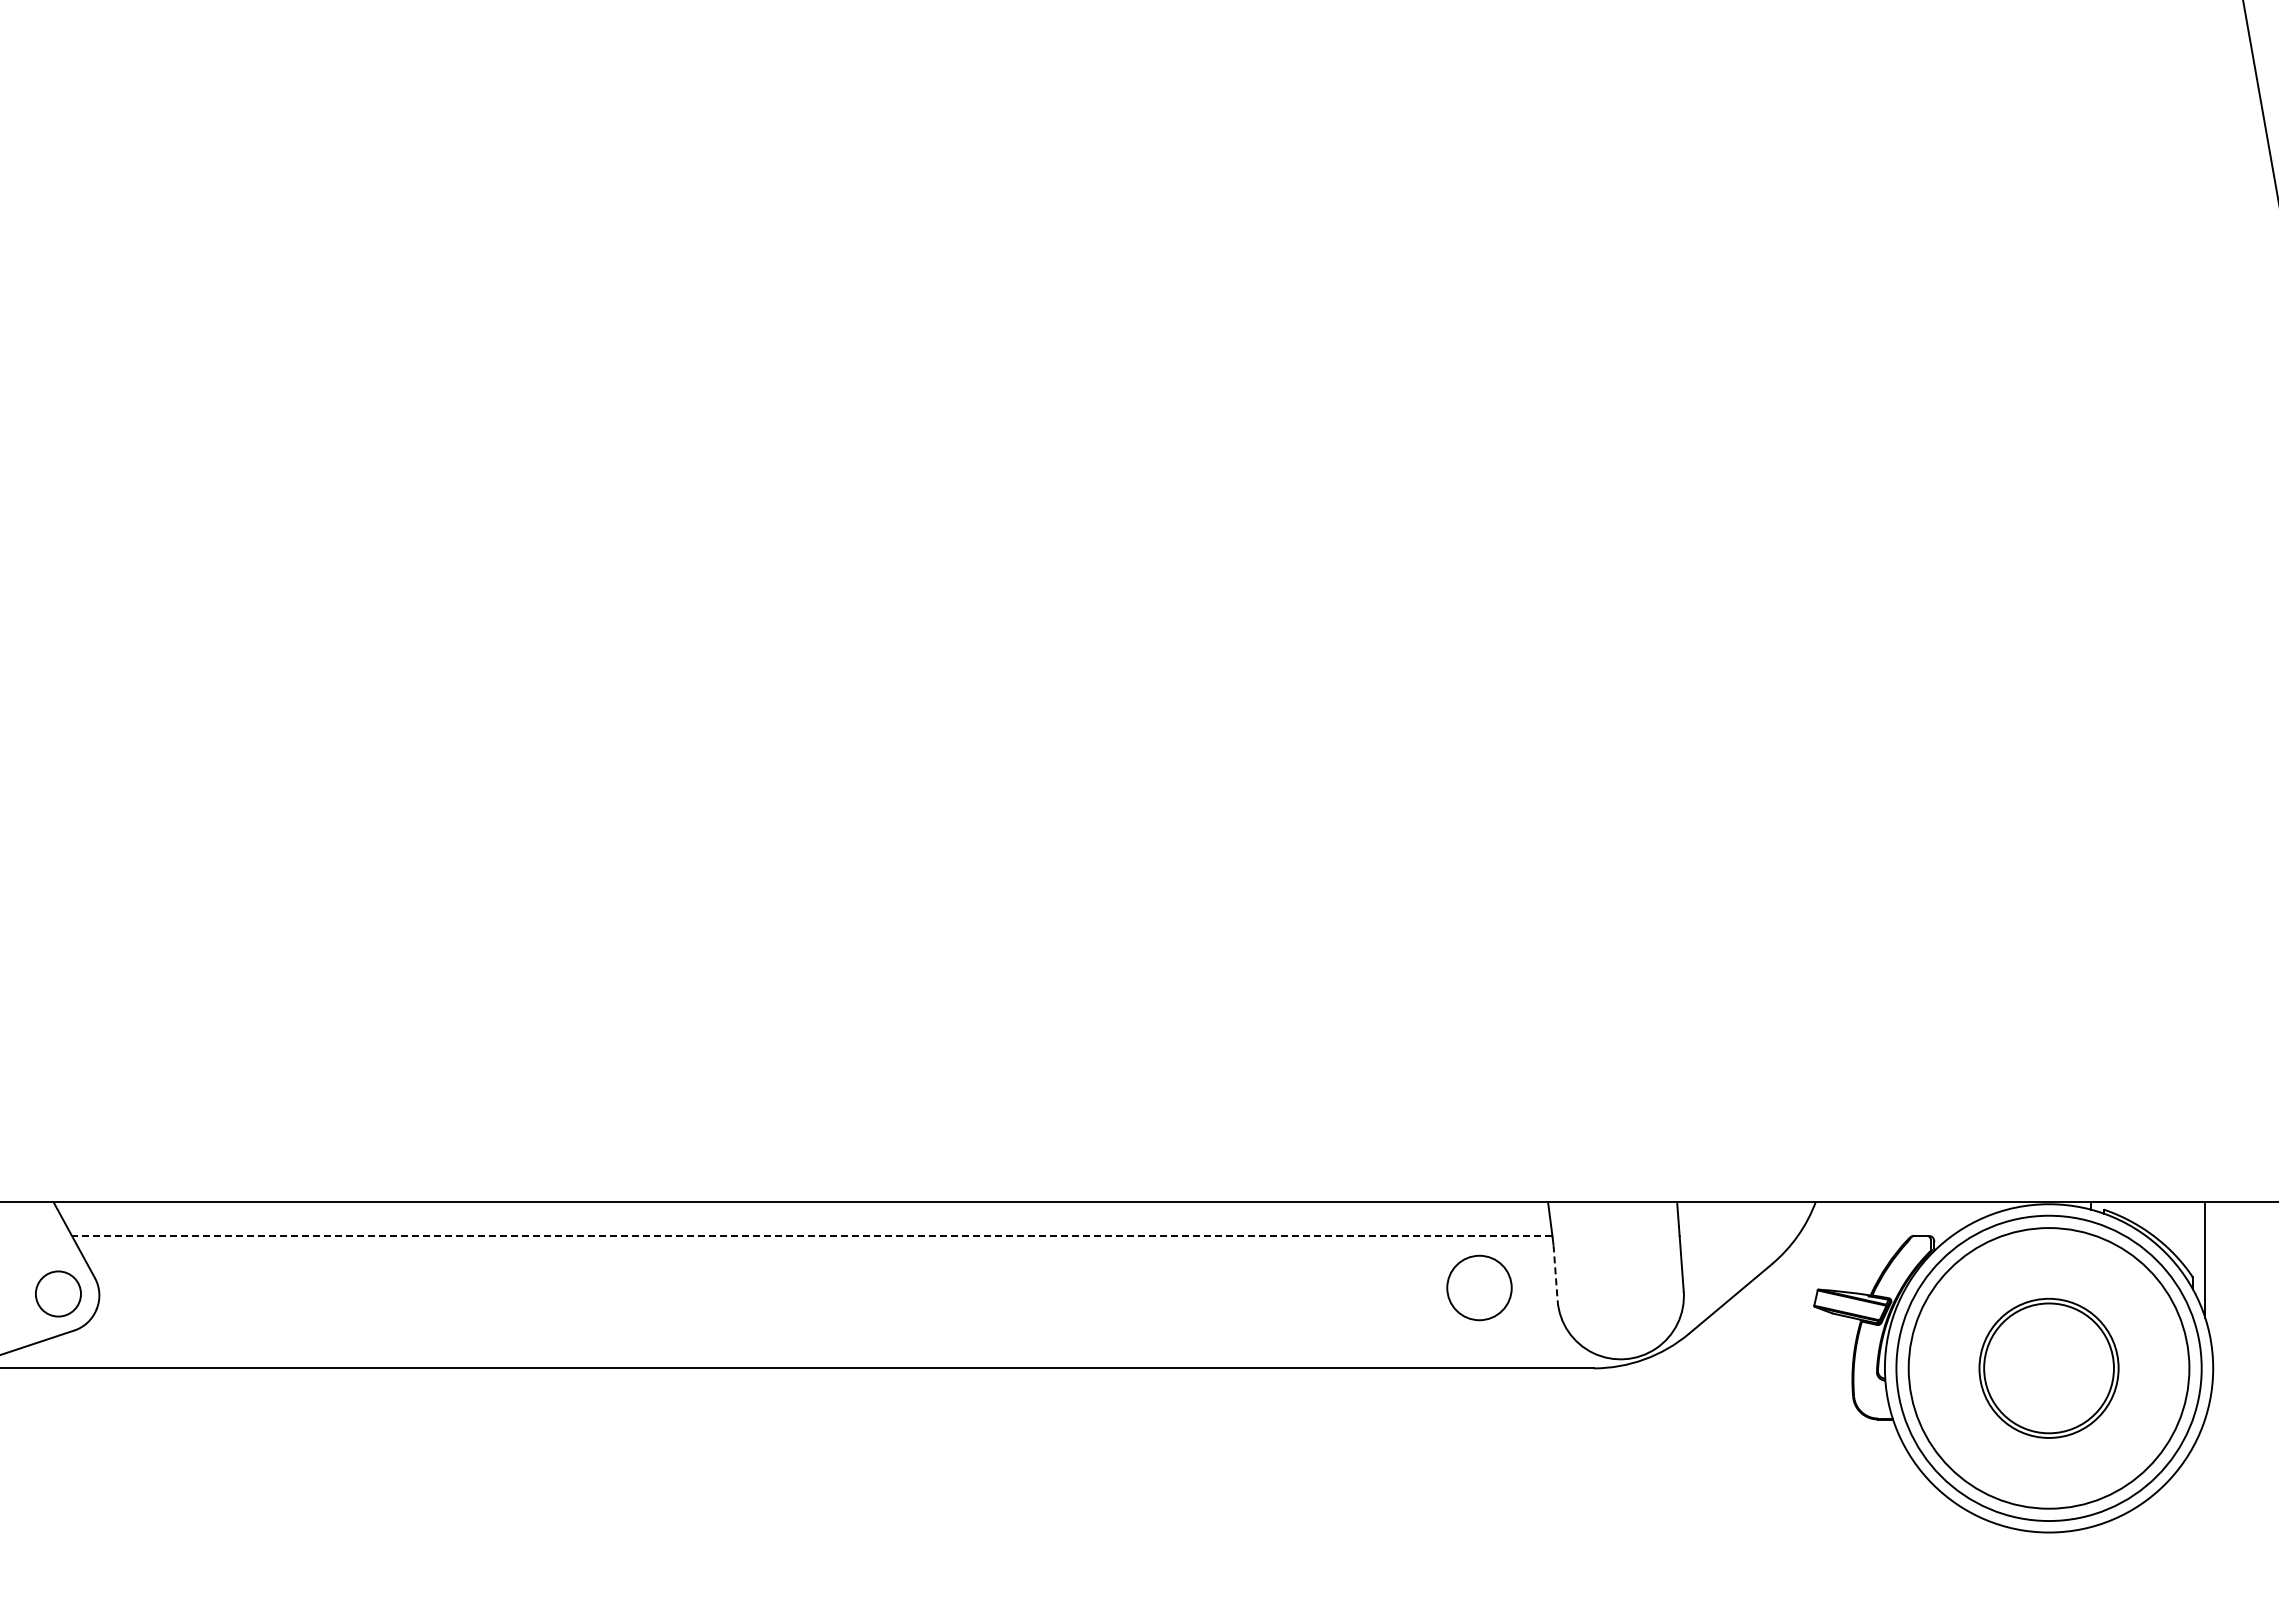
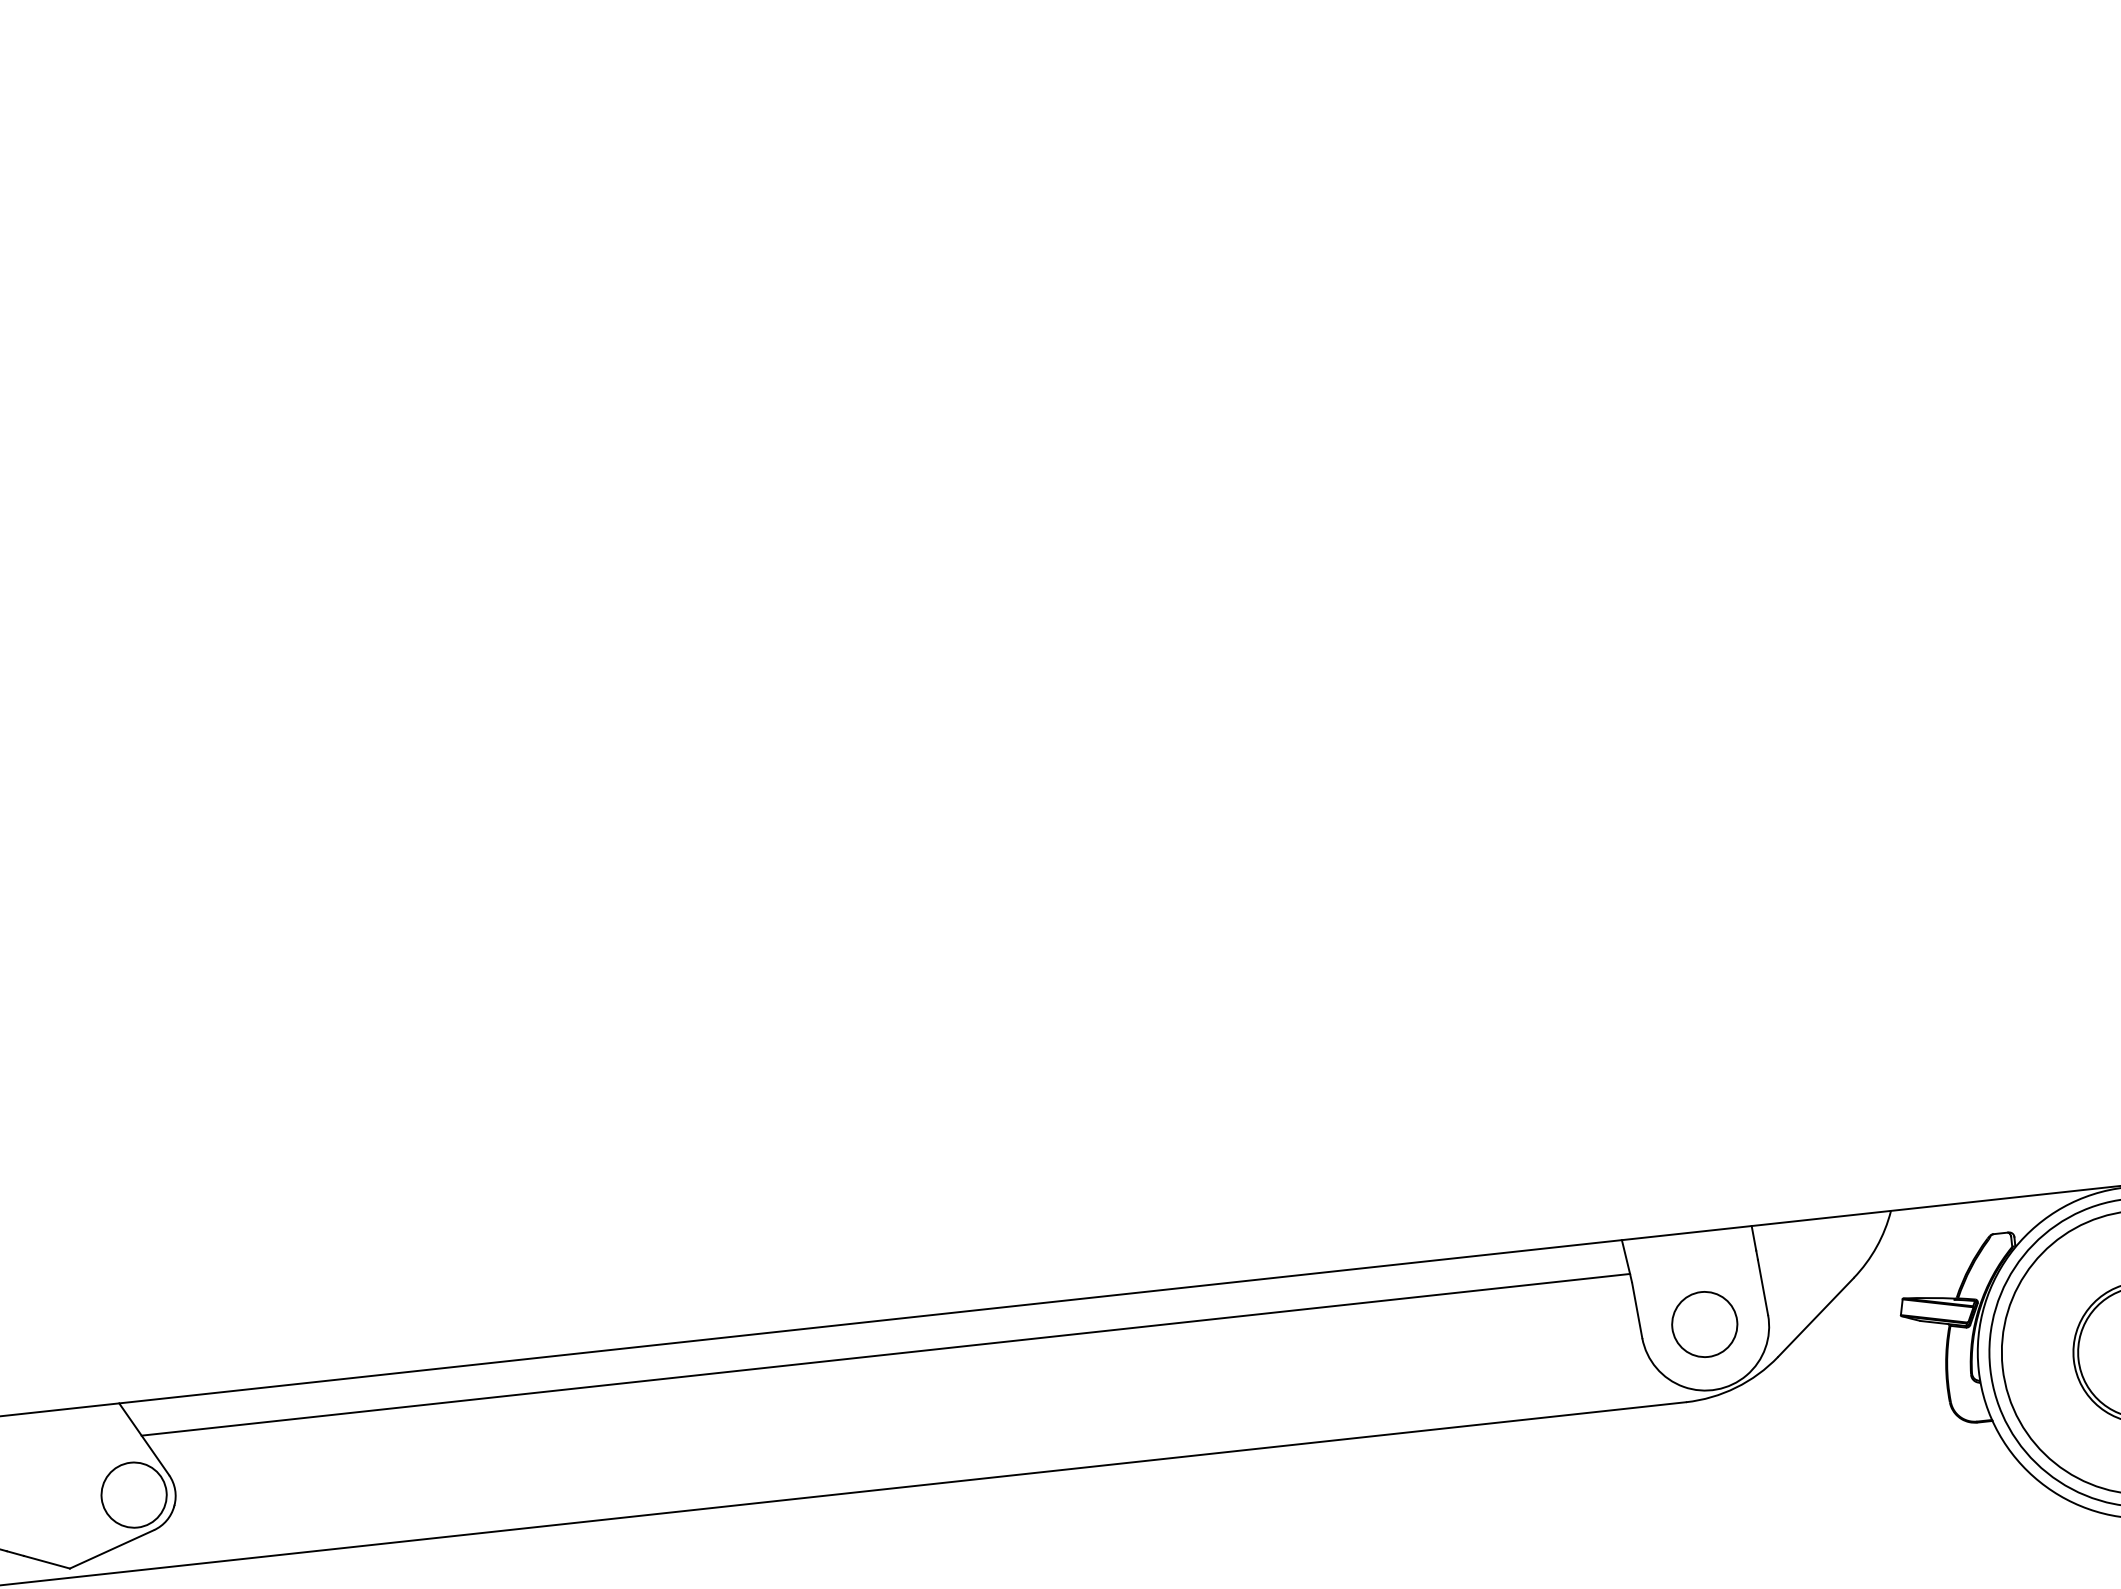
line: (811, 1236) -> (885, 1355), dashed -> solid
line: (1555, 1273) -> (1637, 1311), dashed -> solid
circle: (1479, 1287) -> (1704, 1324), moved
circle: (58, 1293) -> (134, 1494), size x1.43

